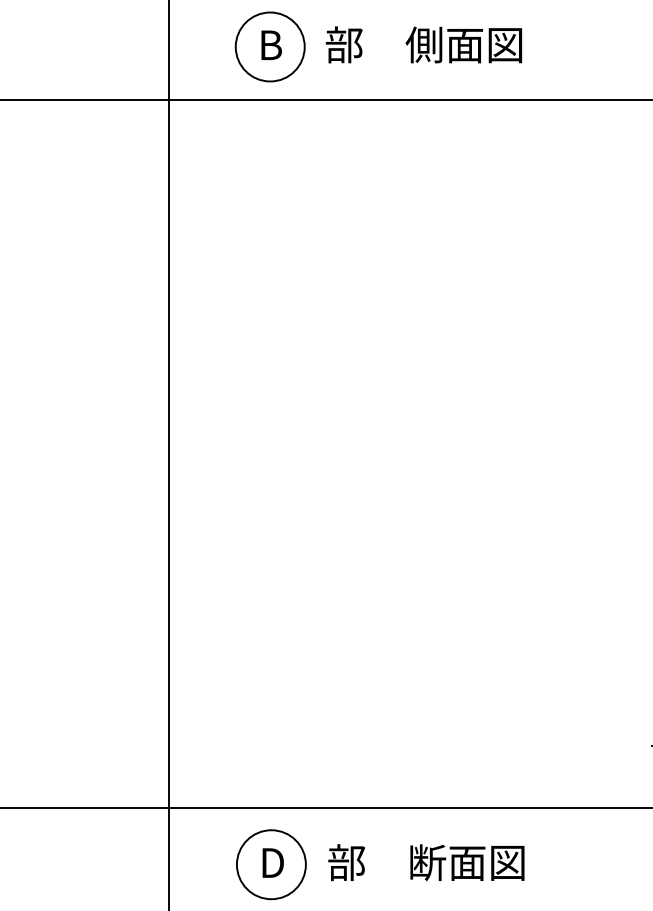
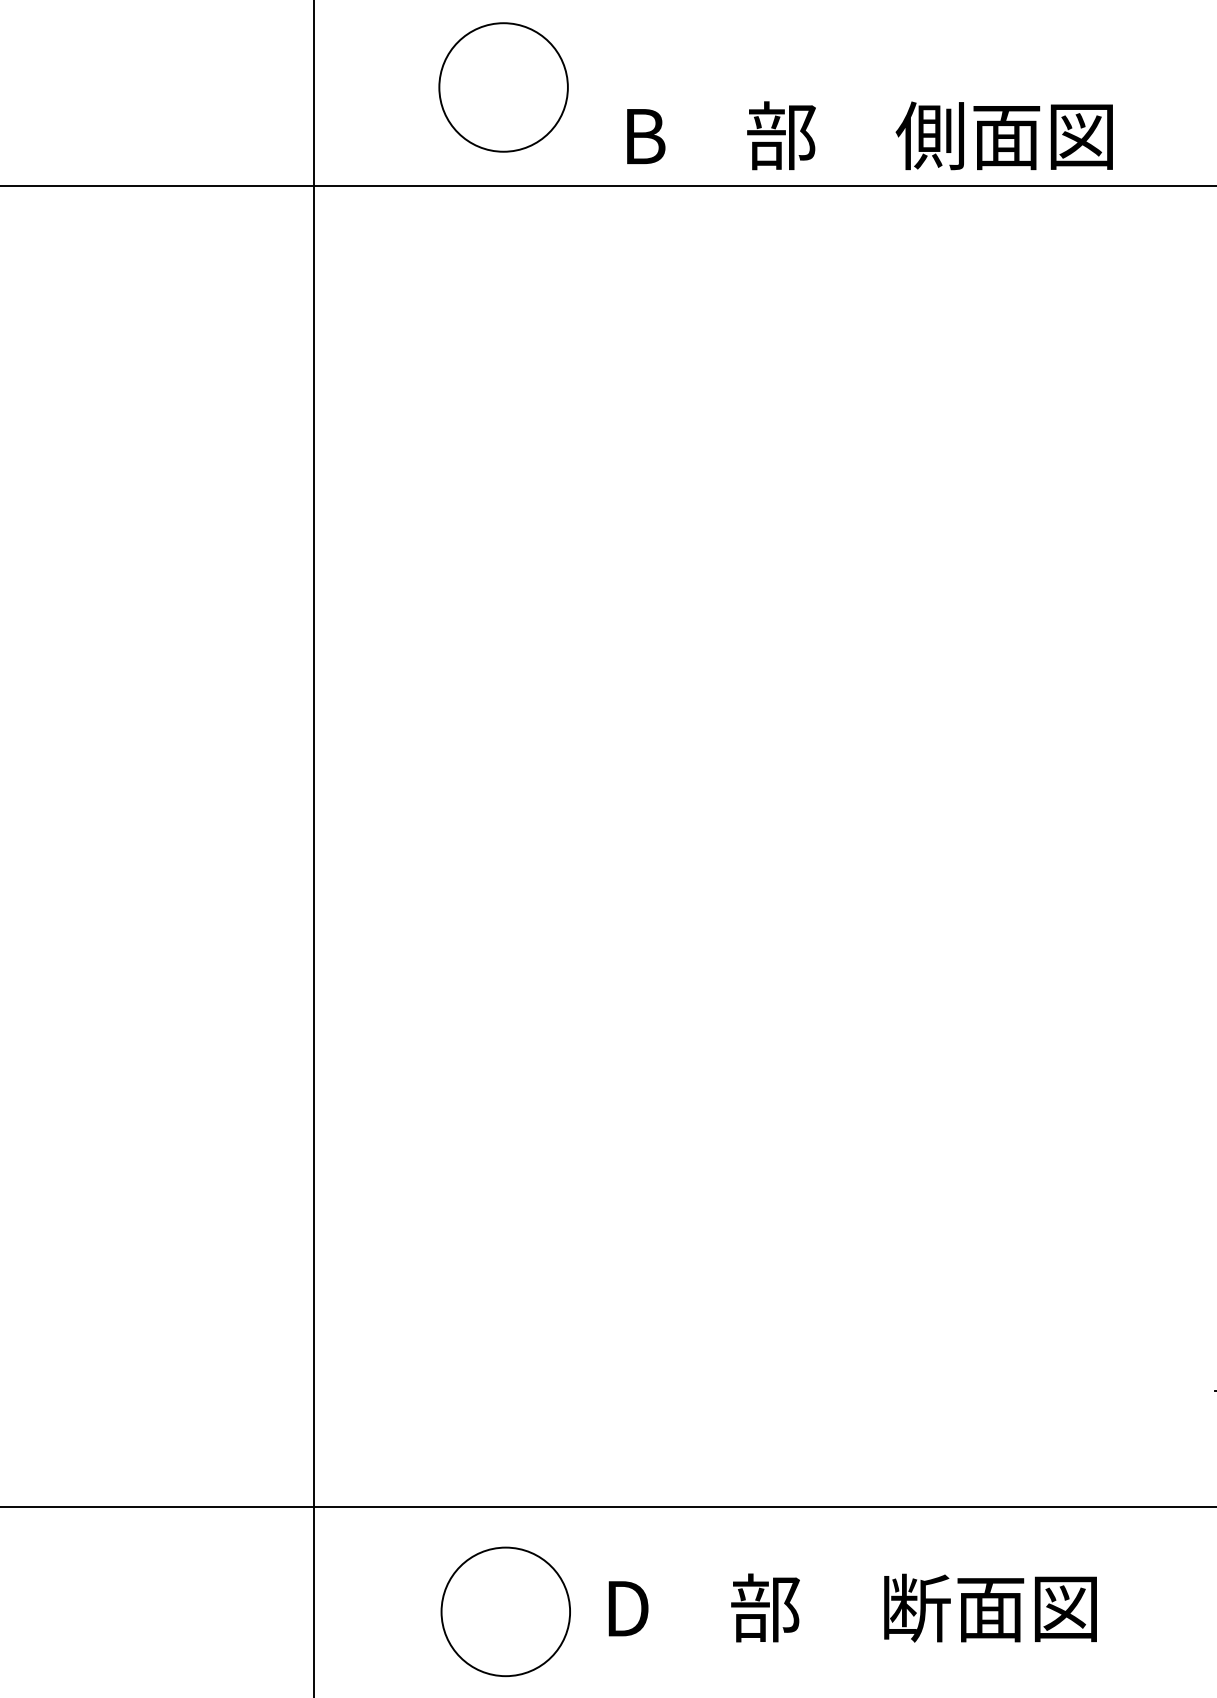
text: (391, 44) -> (869, 135), moved
text: (393, 862) -> (852, 1607), moved

